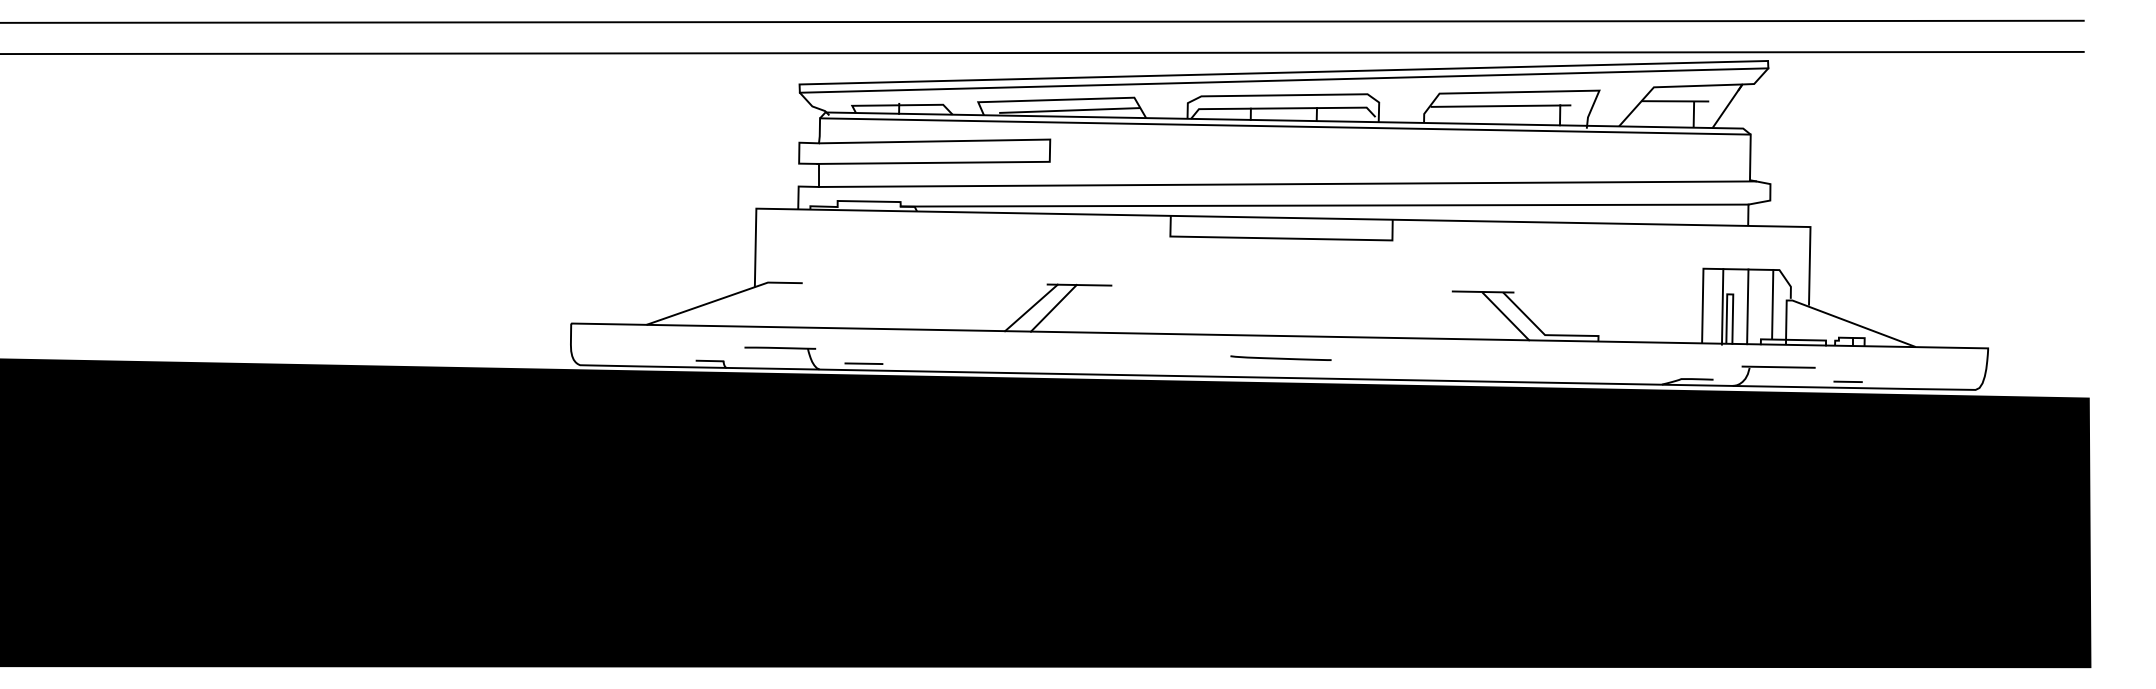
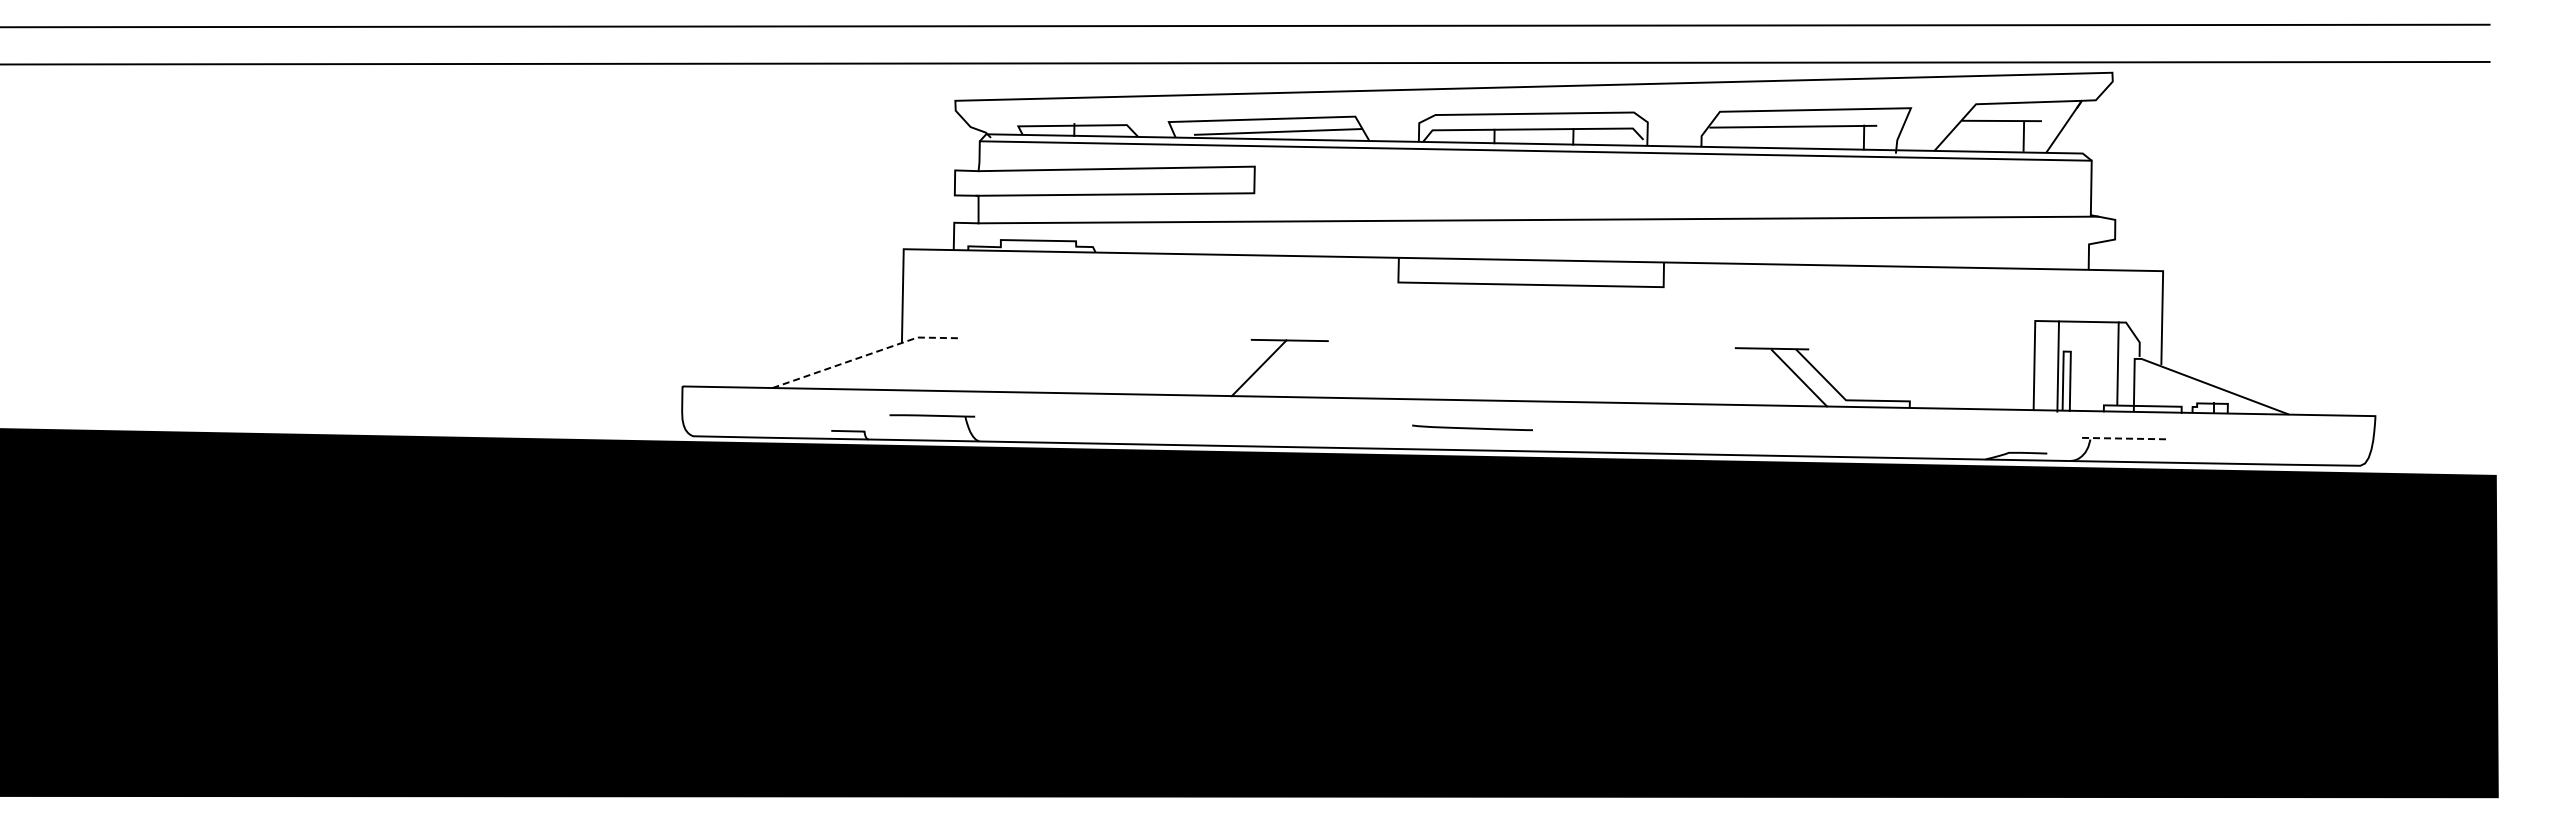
line: (1283, 80) -> (1533, 95), removed
line: (1324, 205) -> (1582, 245), removed
line: (724, 297) -> (865, 355), solid -> dashed
line: (1748, 306) -> (2088, 366), removed
line: (1030, 307) -> (1231, 367), removed
line: (1280, 357) -> (1472, 427), moved
line: (864, 363) -> (1032, 434), removed
line: (1778, 367) -> (2125, 438), solid -> dashed
line: (1847, 381) -> (2207, 455), removed

